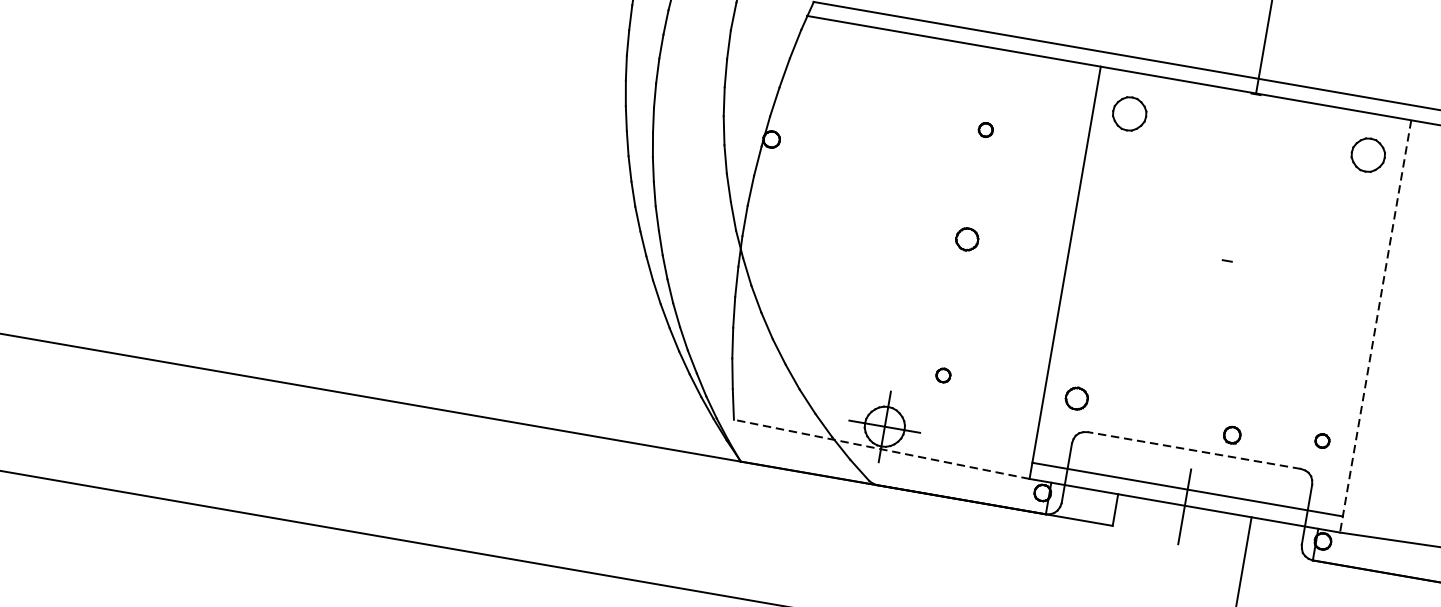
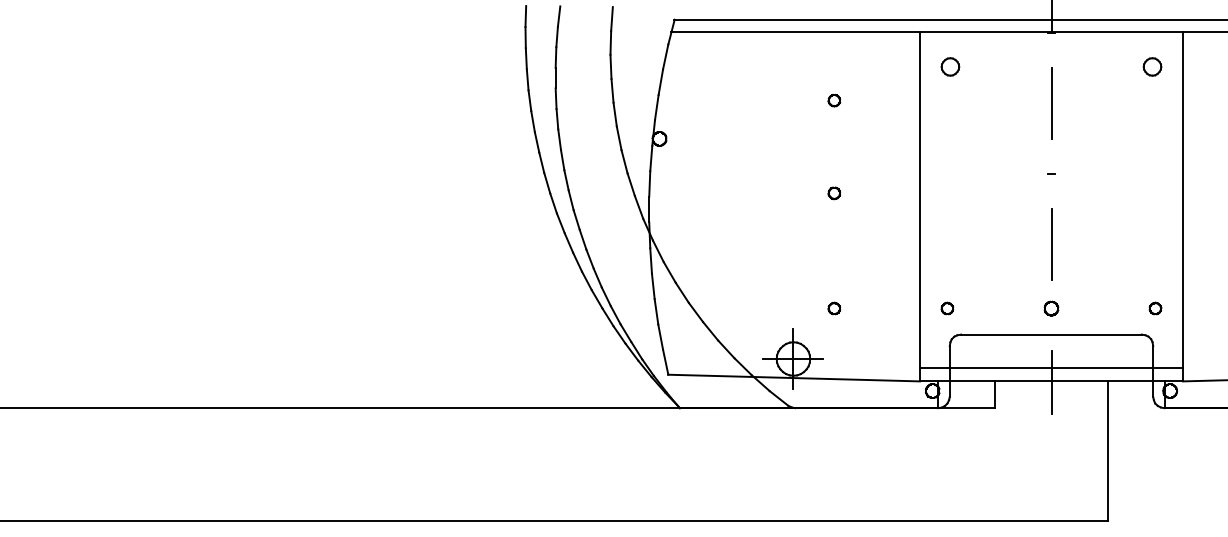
part: (1129, 113) -> (950, 66), size x0.62
part: (1368, 154) -> (1152, 66), size x0.62
line: (1241, 176) -> (1051, 102), added
part: (965, 239) -> (833, 193), size x0.62
line: (1375, 326) -> (1182, 206), dashed -> solid
line: (1212, 344) -> (1051, 244), added
part: (1076, 398) -> (947, 308), size x0.62
part: (1232, 435) -> (1051, 308), moved
line: (880, 449) -> (793, 378), dashed -> solid
line: (1193, 450) -> (1050, 334), dashed -> solid

